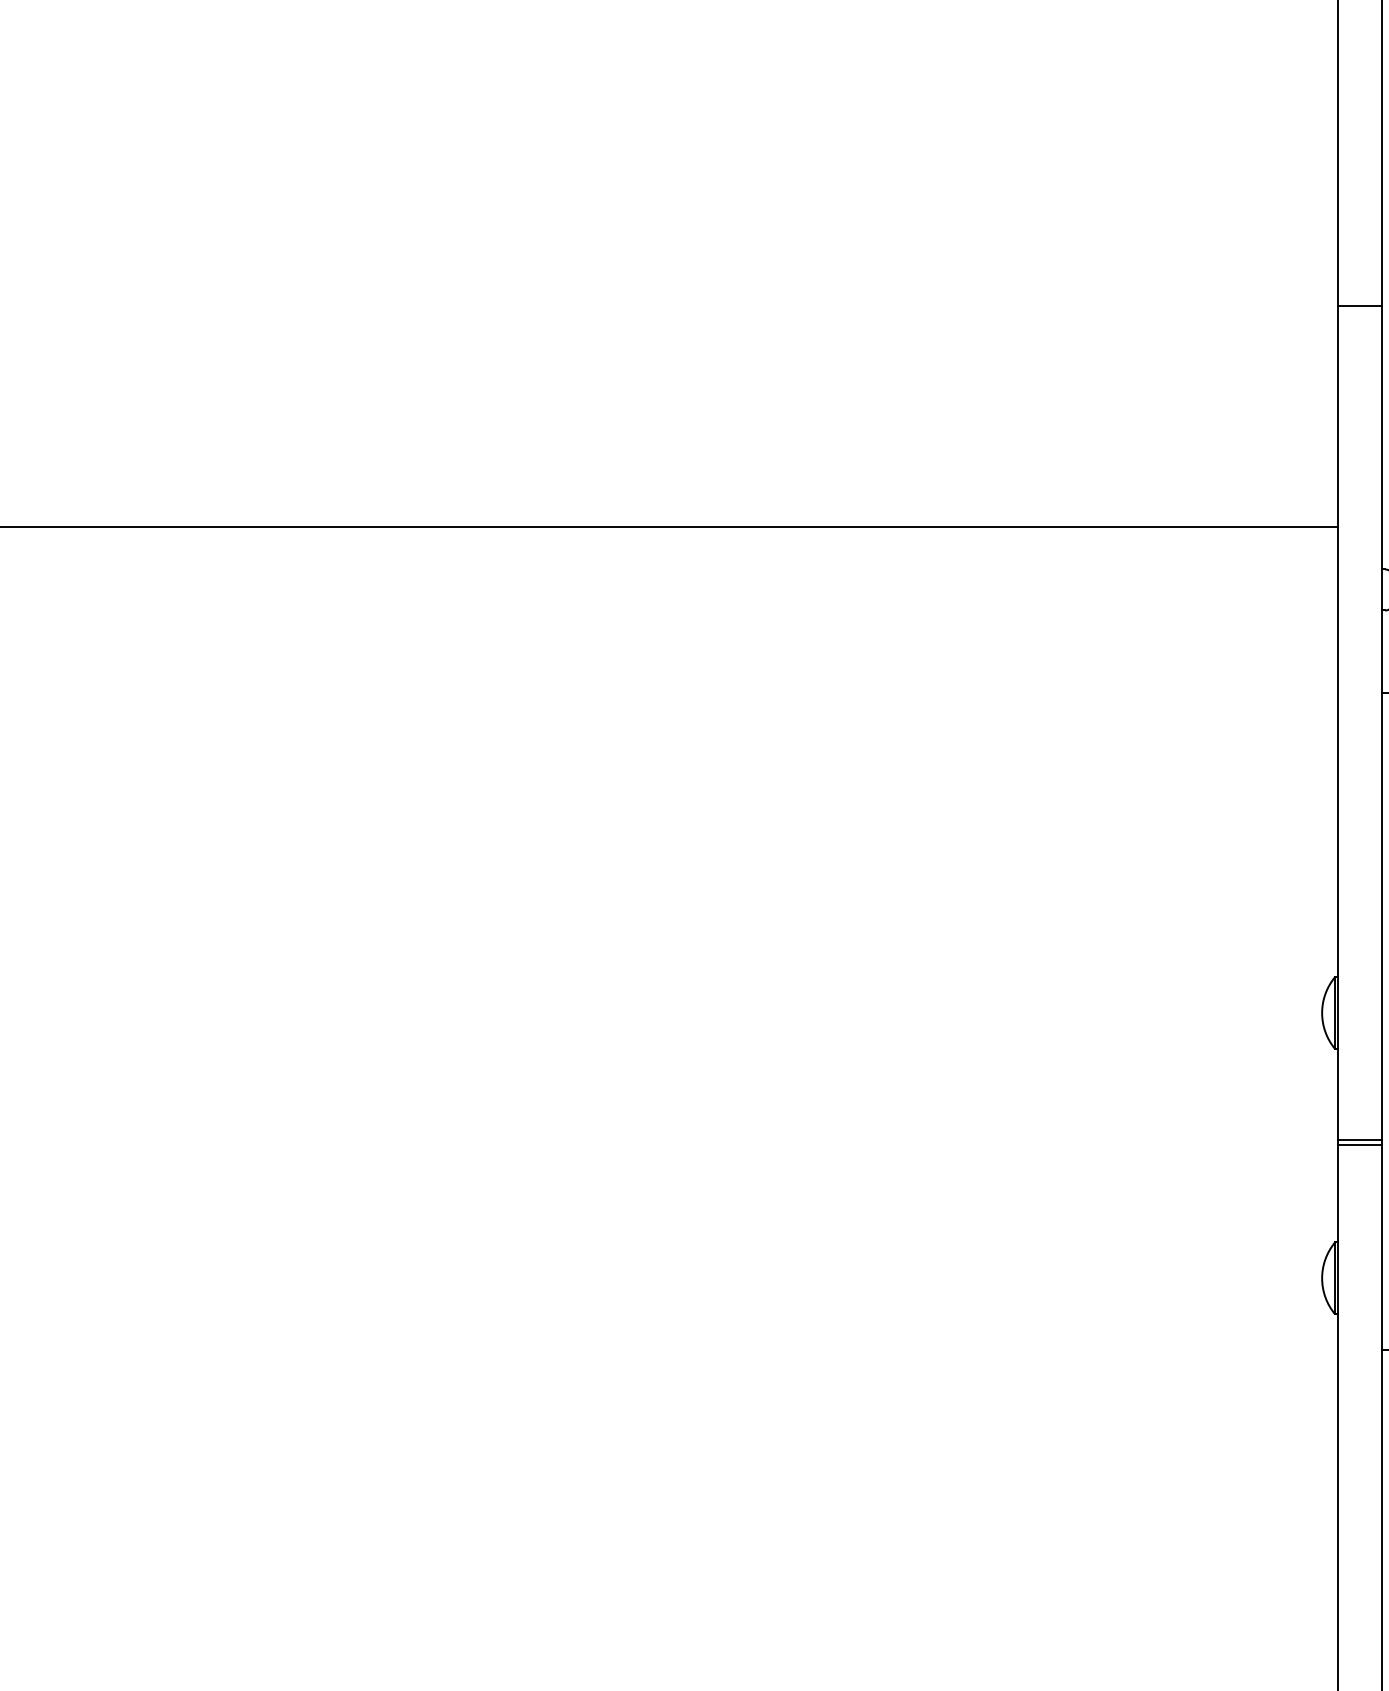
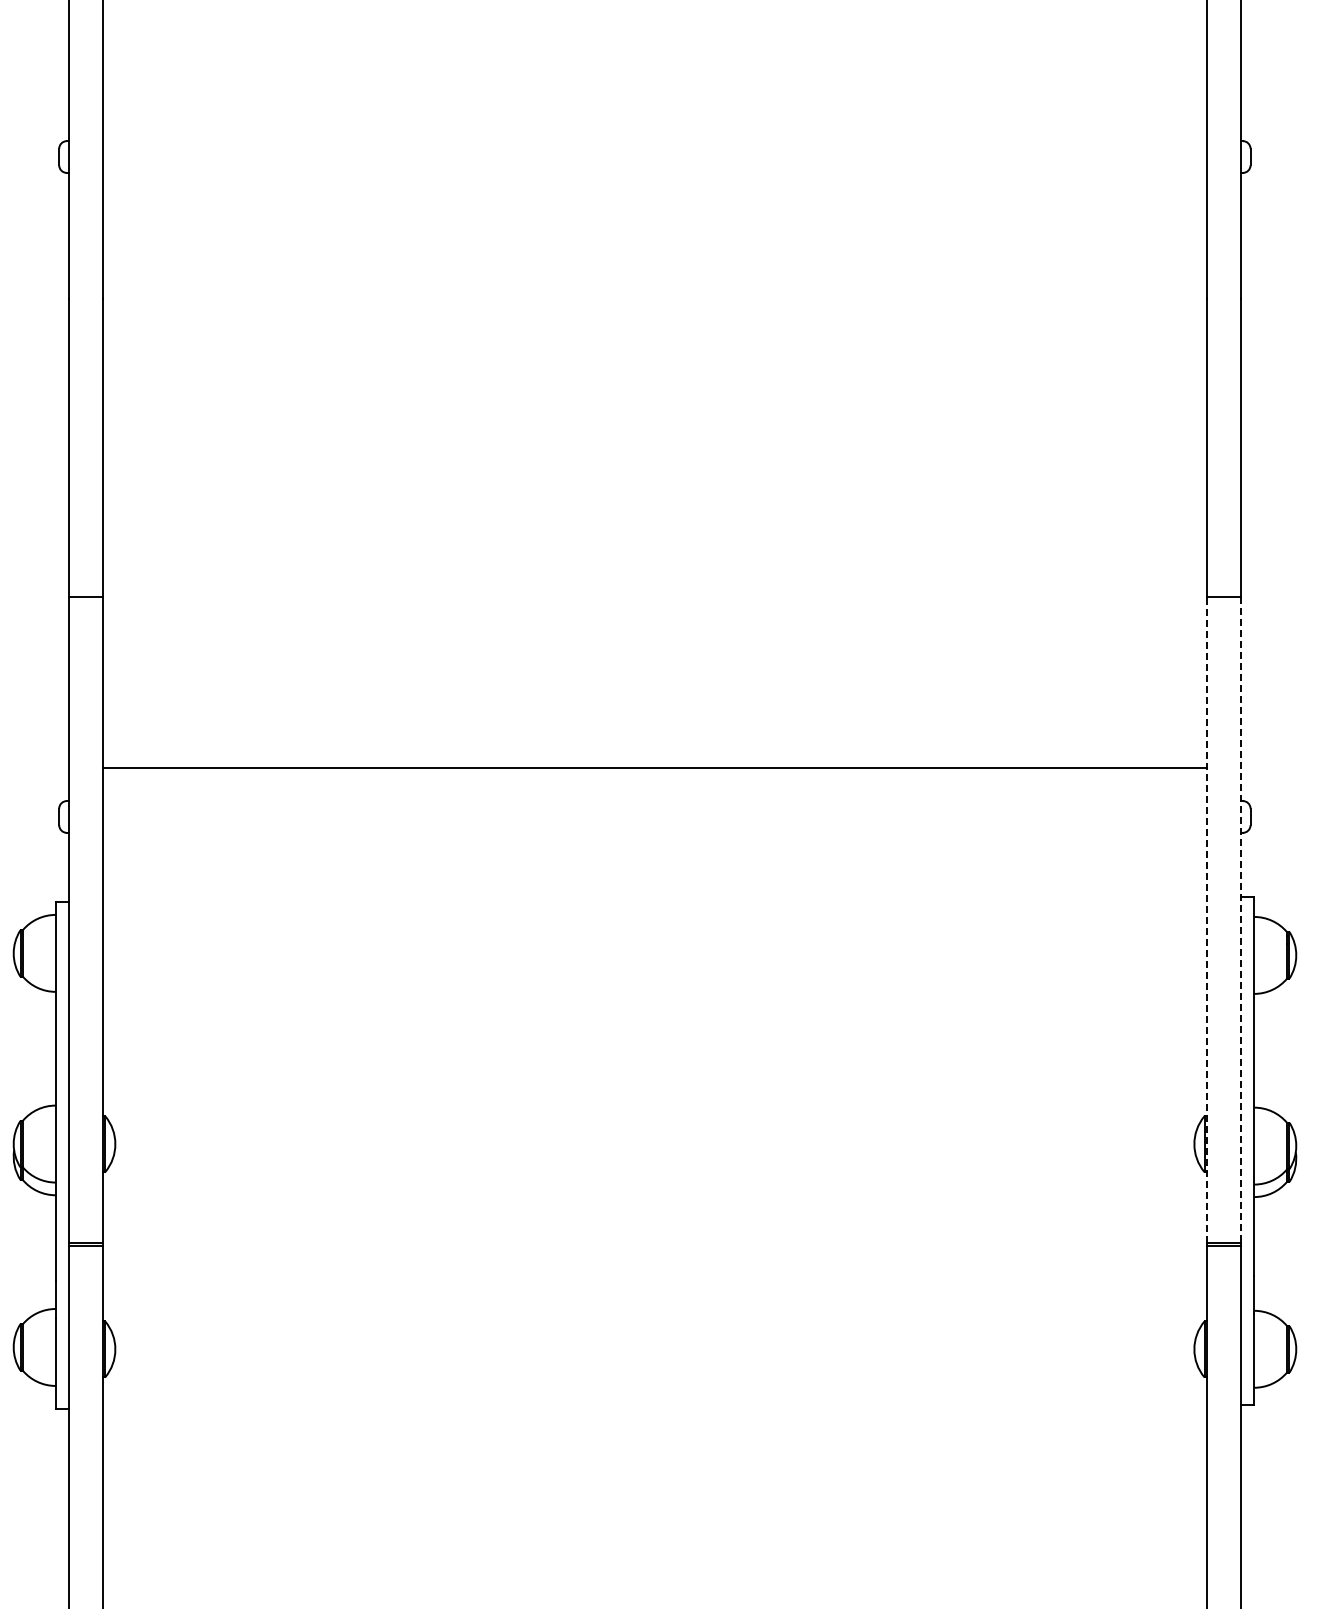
line: (1337, 722) -> (1206, 919), solid -> dashed
line: (1381, 722) -> (1240, 919), solid -> dashed

